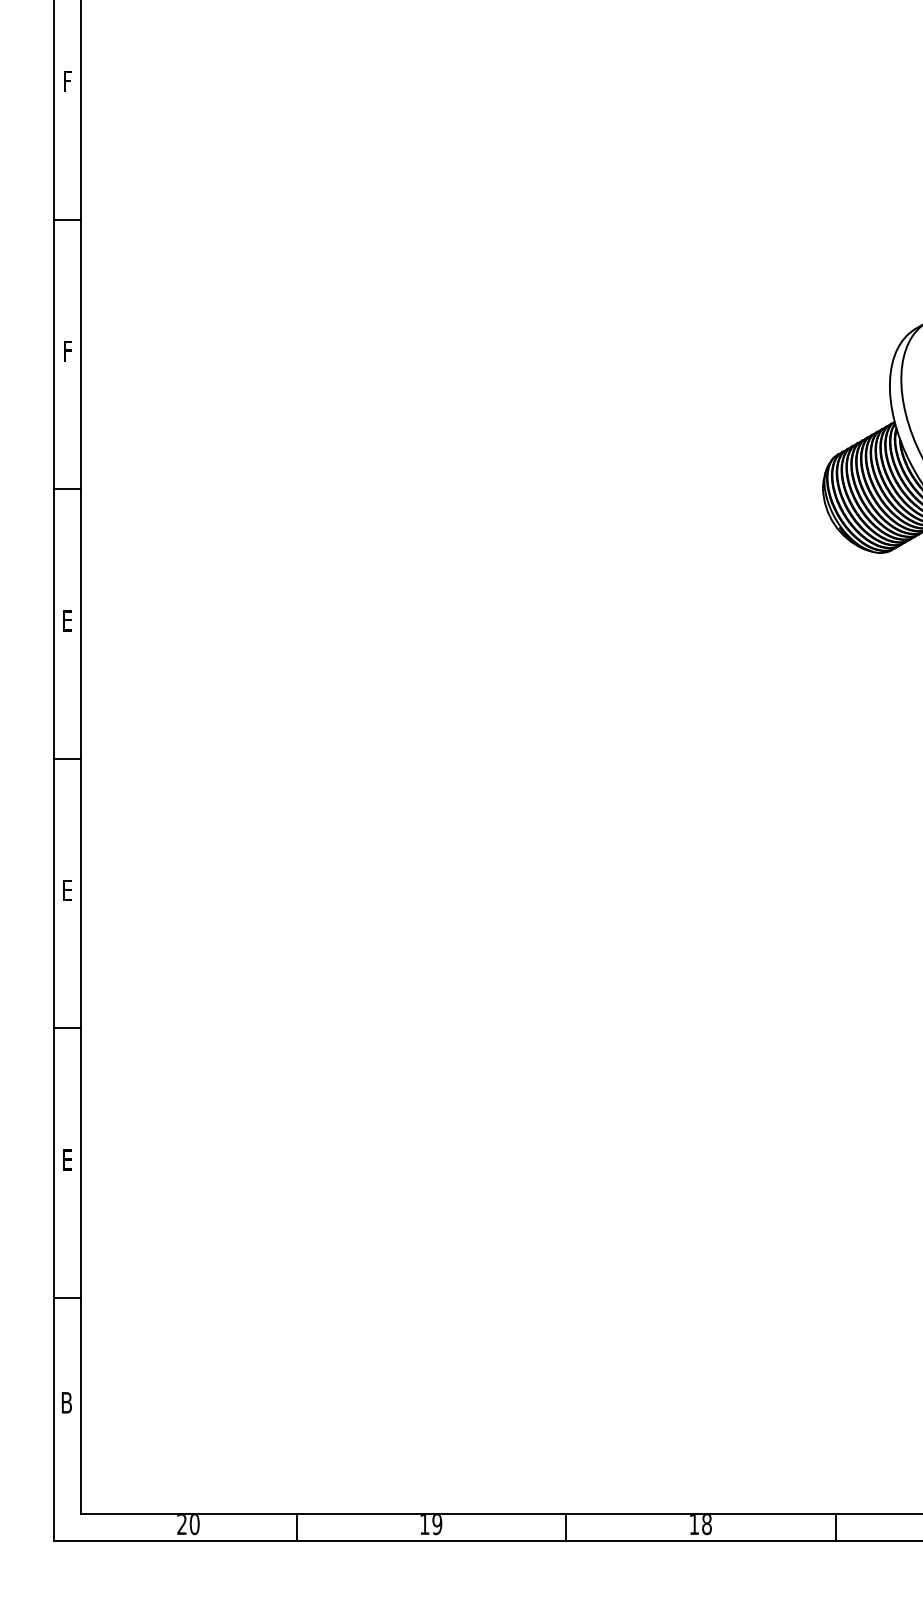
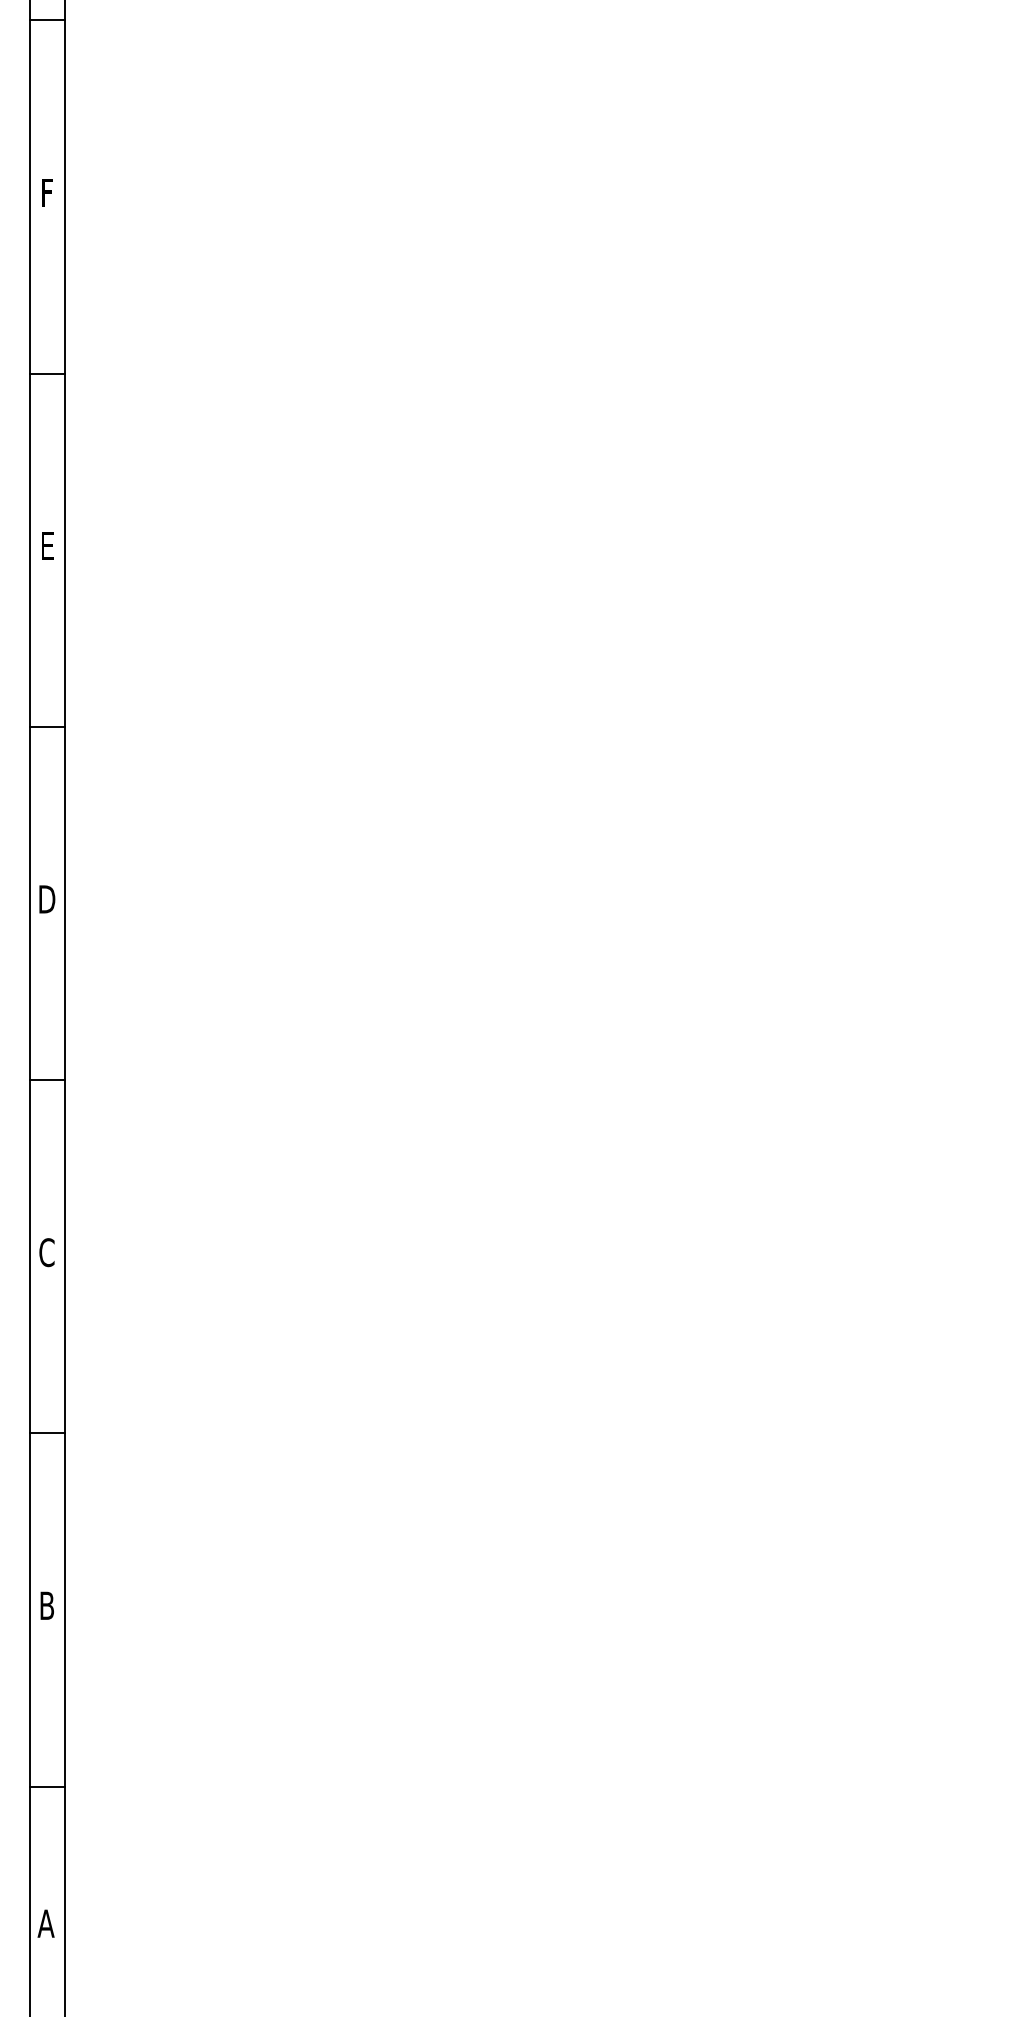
text: (67, 351) -> (47, 546), F -> E
text: (67, 620) -> (47, 898), E -> D
text: (67, 890) -> (47, 1252), E -> C
text: (67, 1159) -> (47, 1604), E -> B
text: (66, 1402) -> (45, 1923), B -> A

